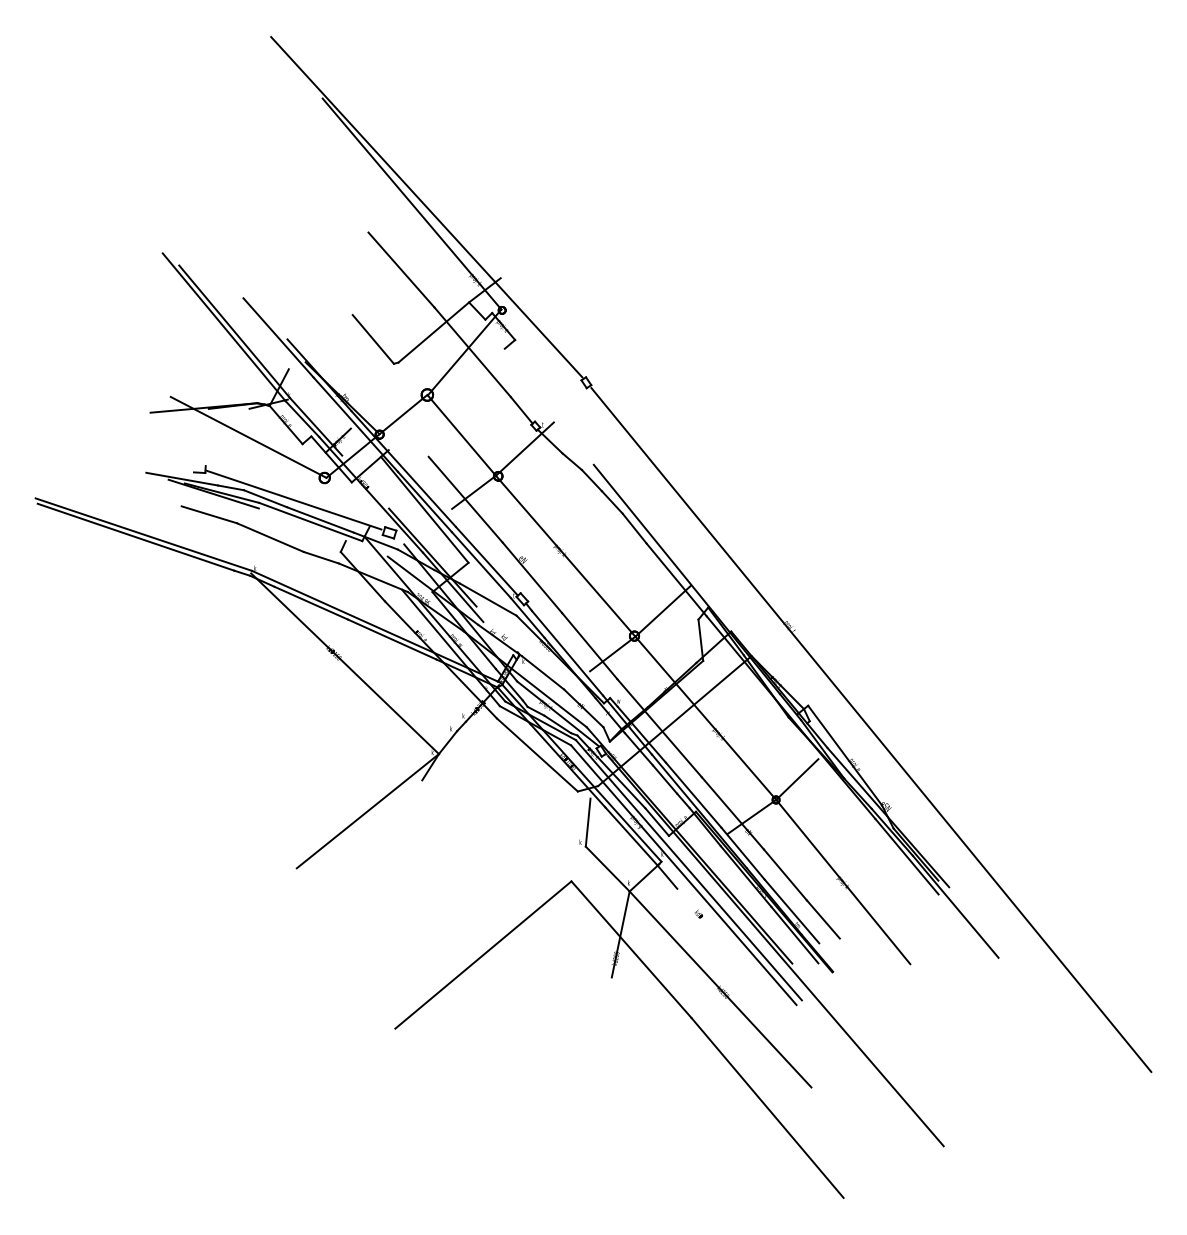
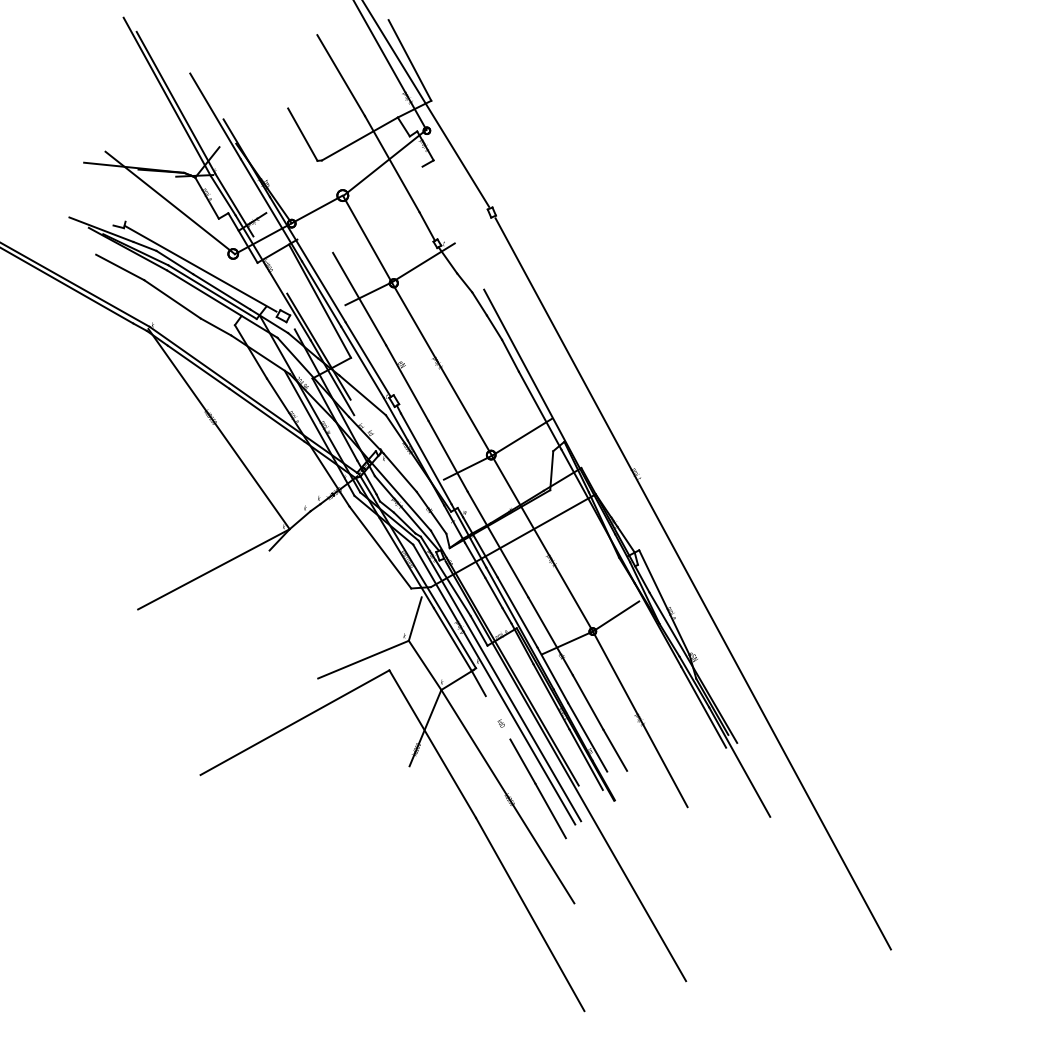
line: (469, 240) -> (409, 60), added
line: (322, 532) -> (221, 303), added
line: (541, 875) -> (362, 659), added
line: (750, 975) -> (538, 789), added

